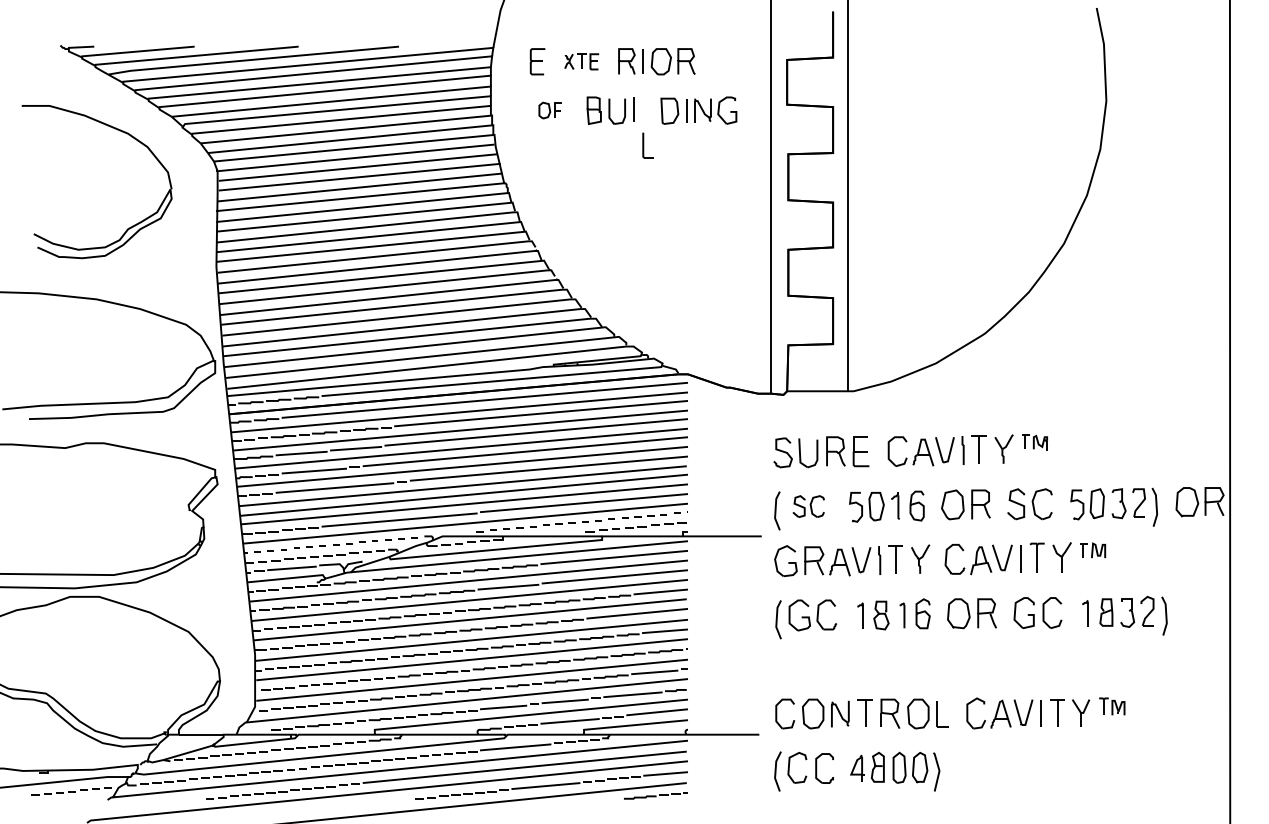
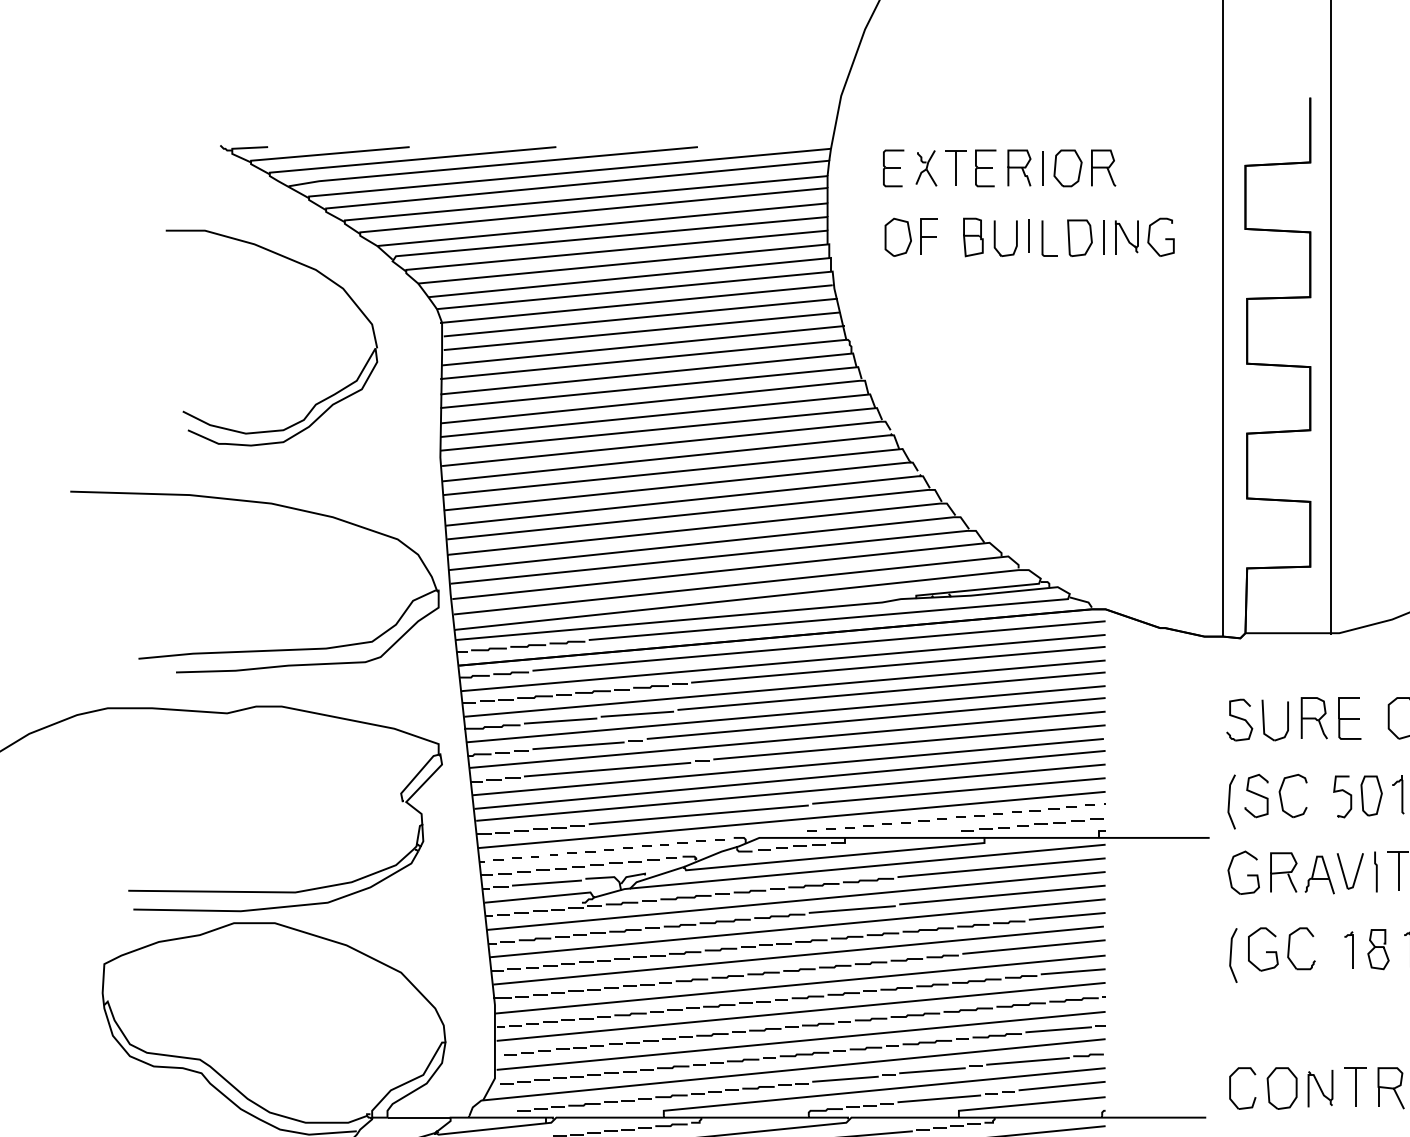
part: (581, 61) -> (955, 168), size x1.67
part: (550, 110) -> (911, 237), size x1.67
part: (647, 145) -> (1048, 238), moved
part: (808, 506) -> (1275, 795), size x1.43

